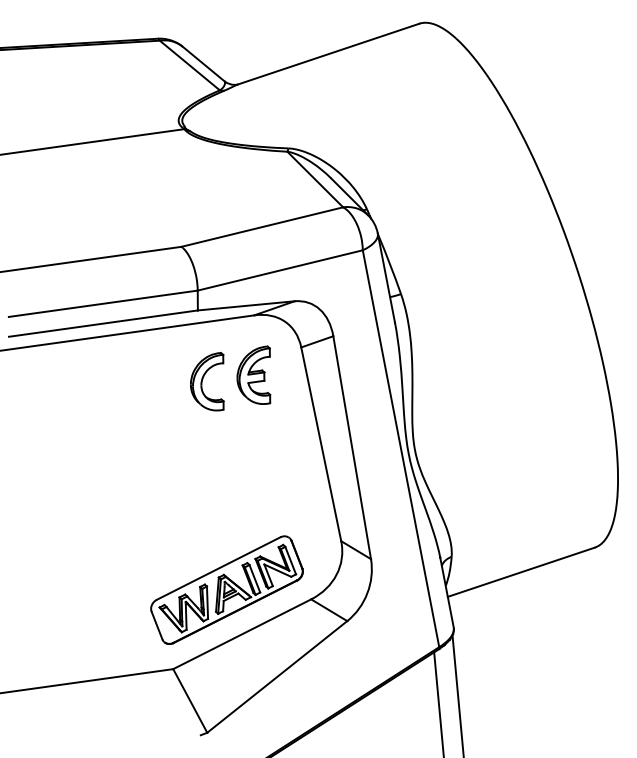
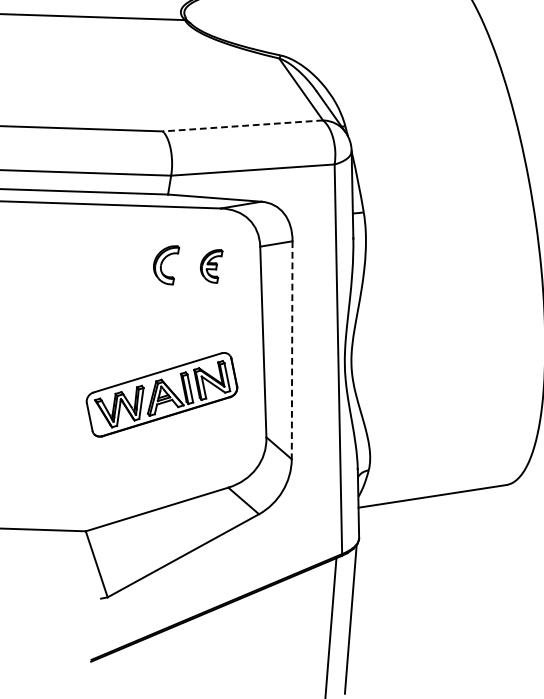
line: (261, 227) -> (242, 126), solid -> dashed
part: (253, 374) -> (210, 264), size x0.6
part: (207, 381) -> (165, 263), size x0.7
line: (352, 448) -> (292, 351), solid -> dashed
part: (226, 589) -> (161, 394), moved

